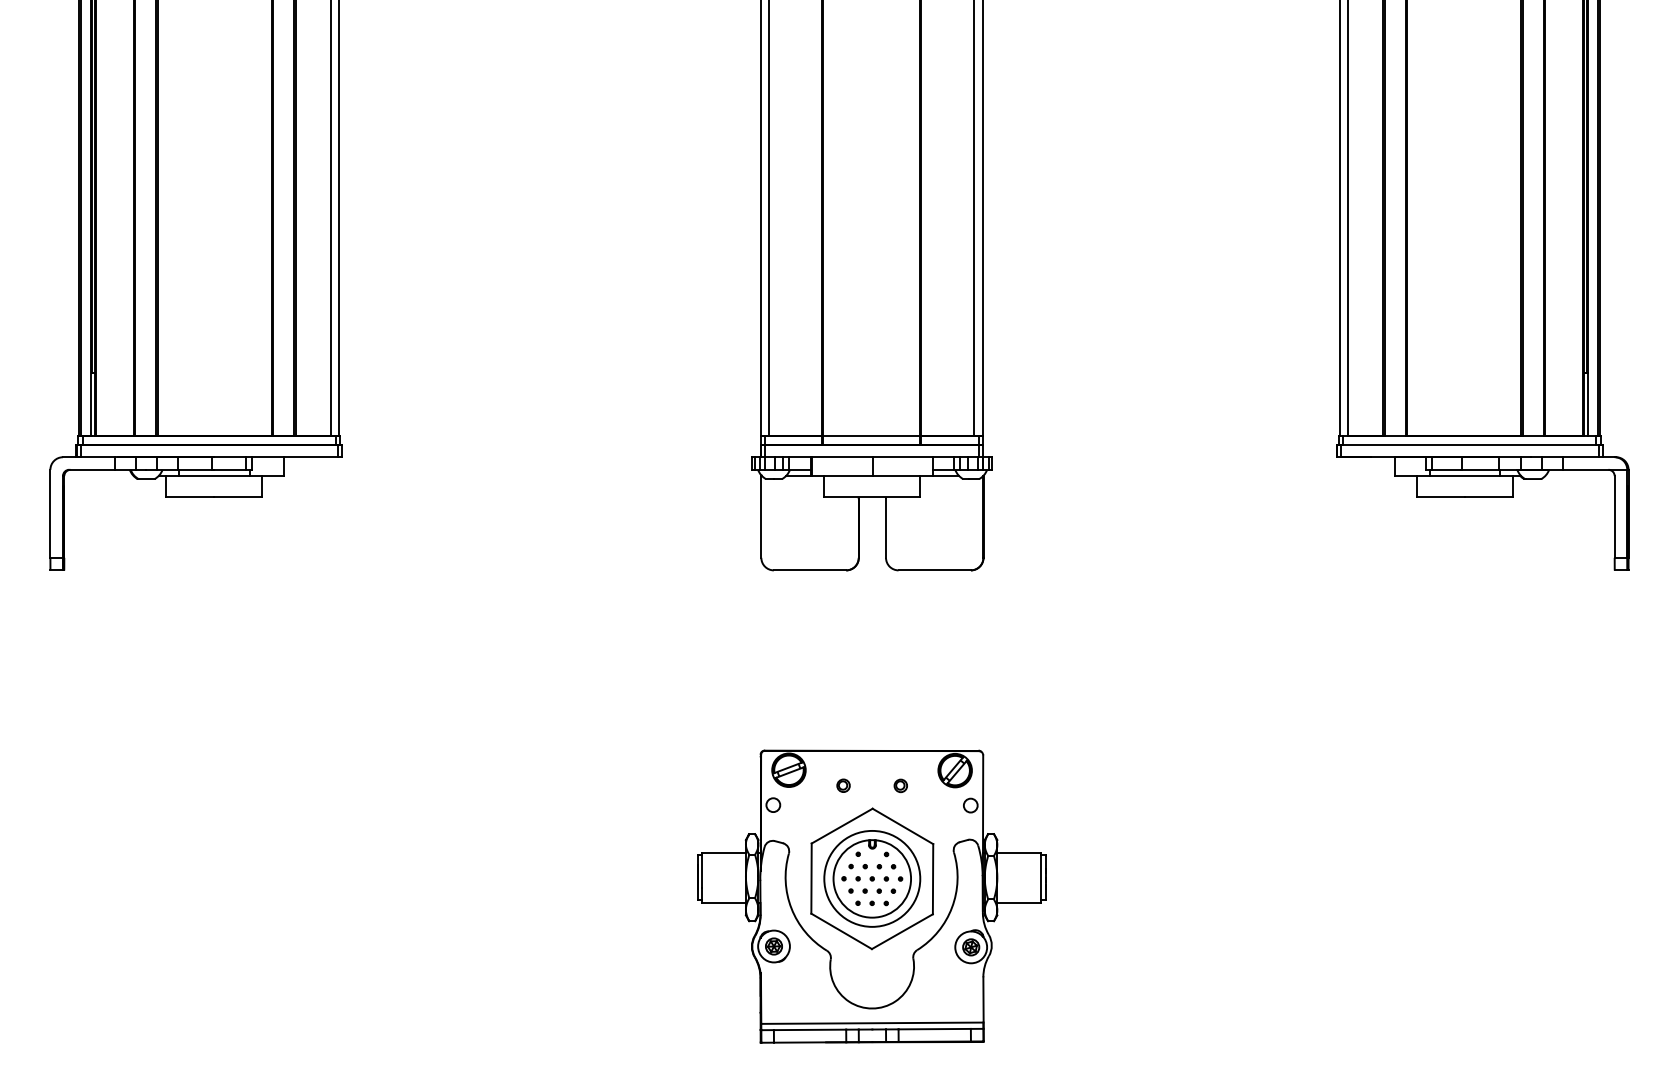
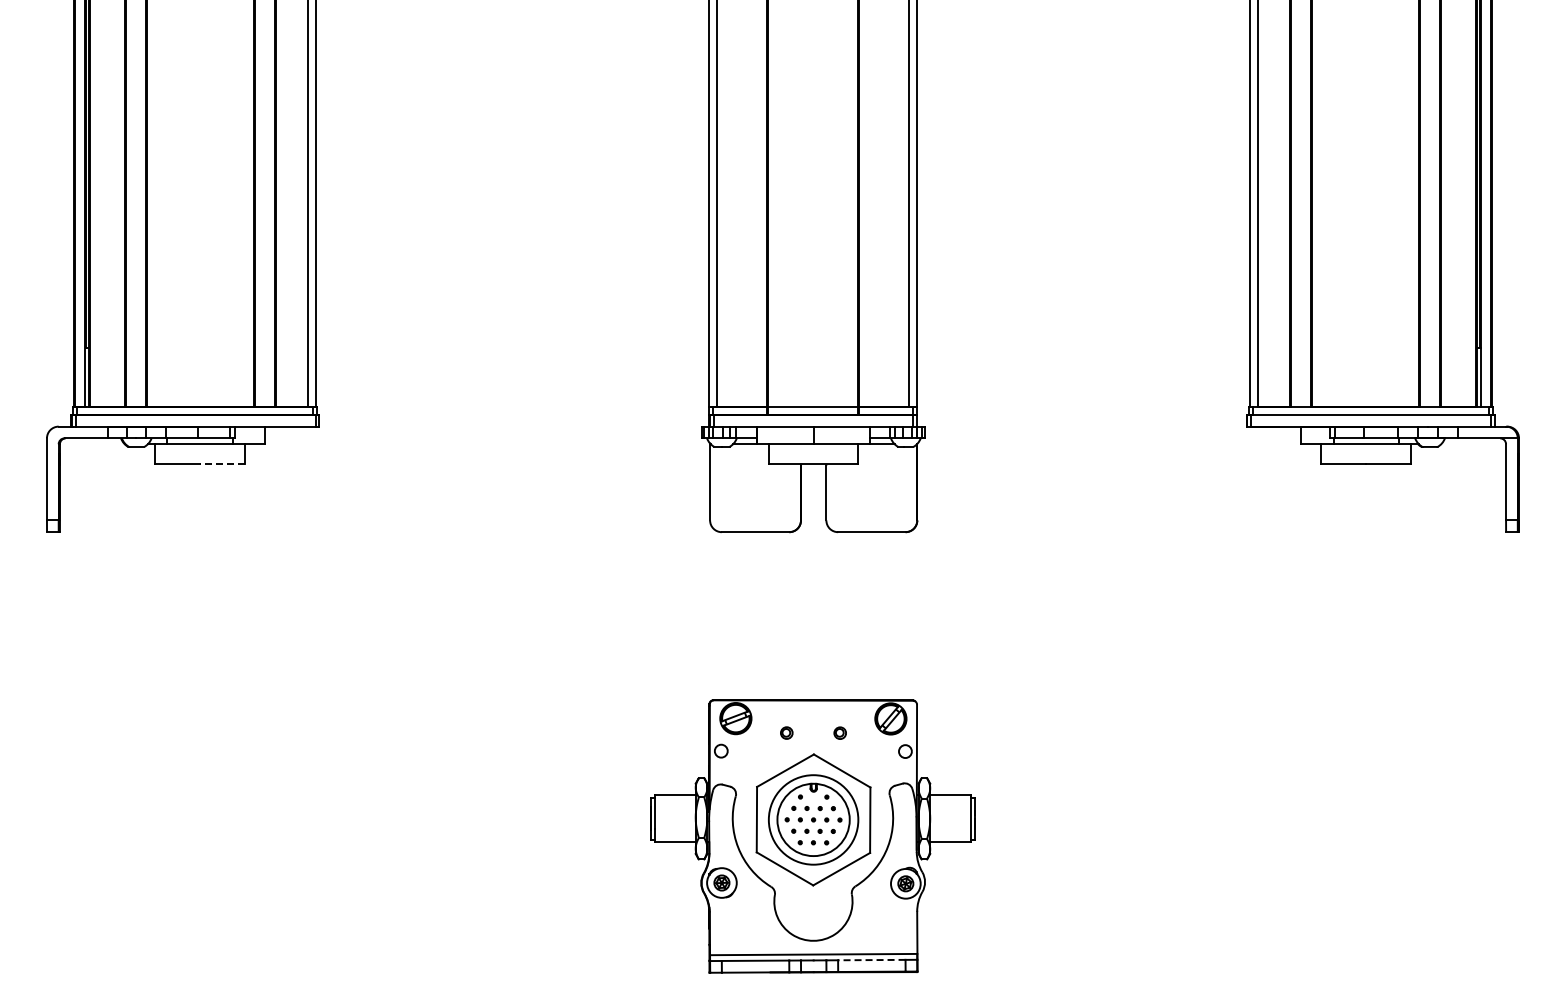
line: (237, 496) -> (221, 463), solid -> dashed
line: (934, 1029) -> (871, 960), solid -> dashed

